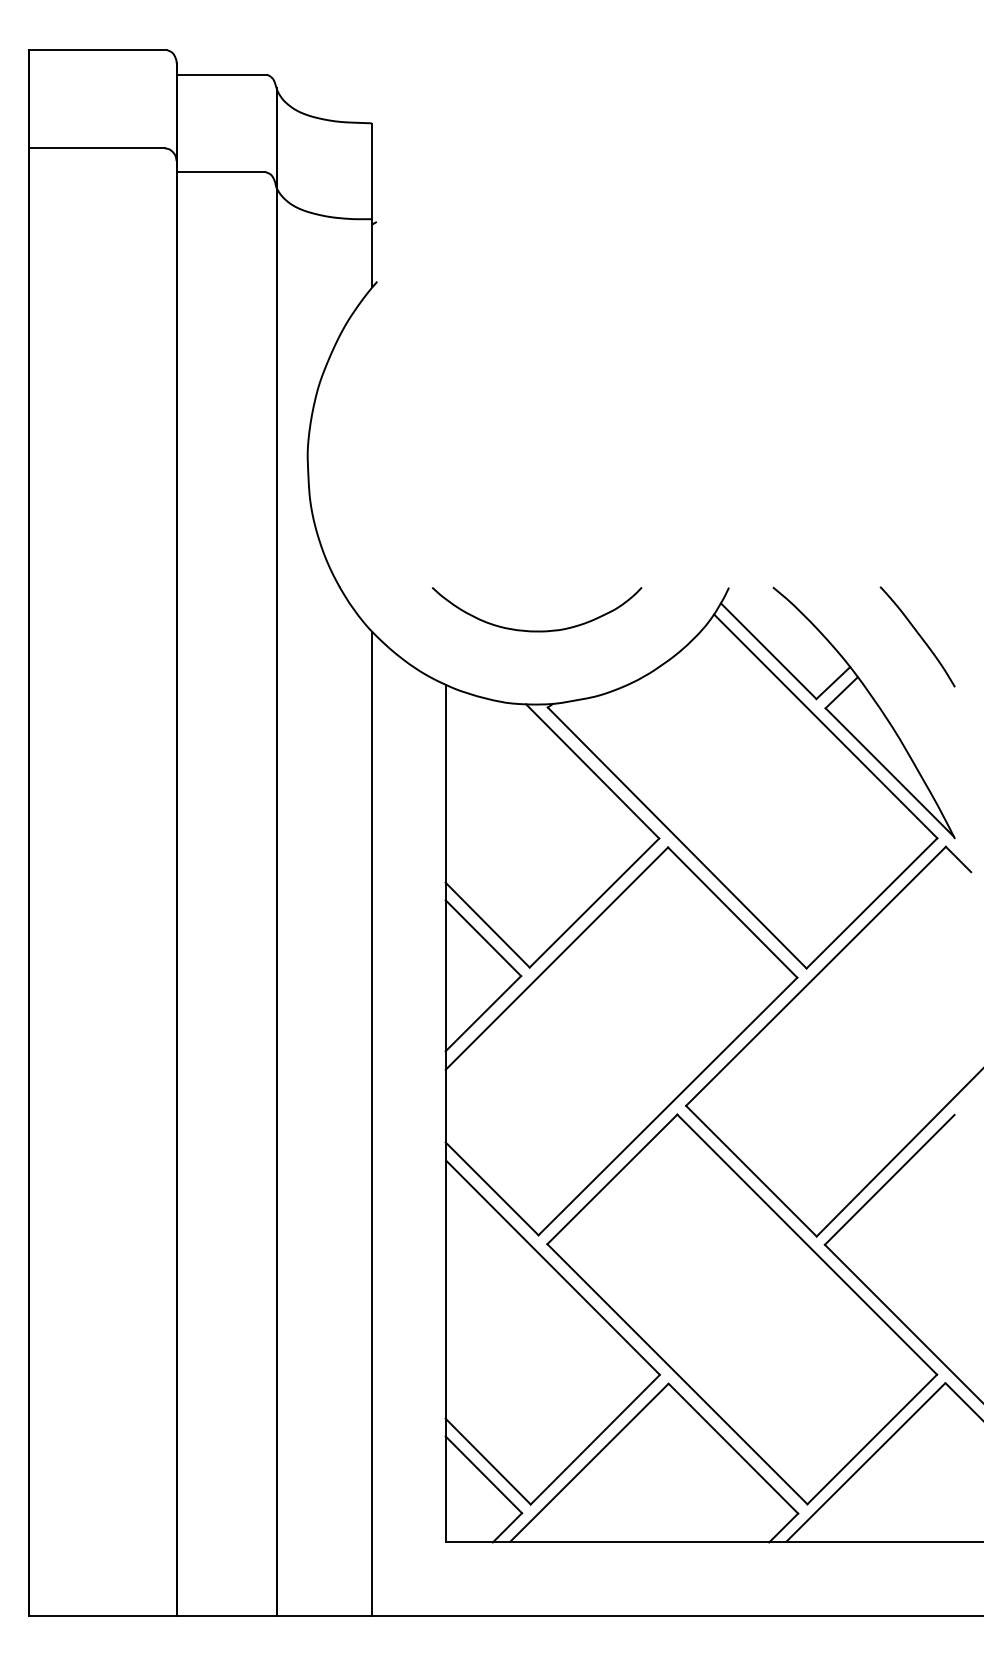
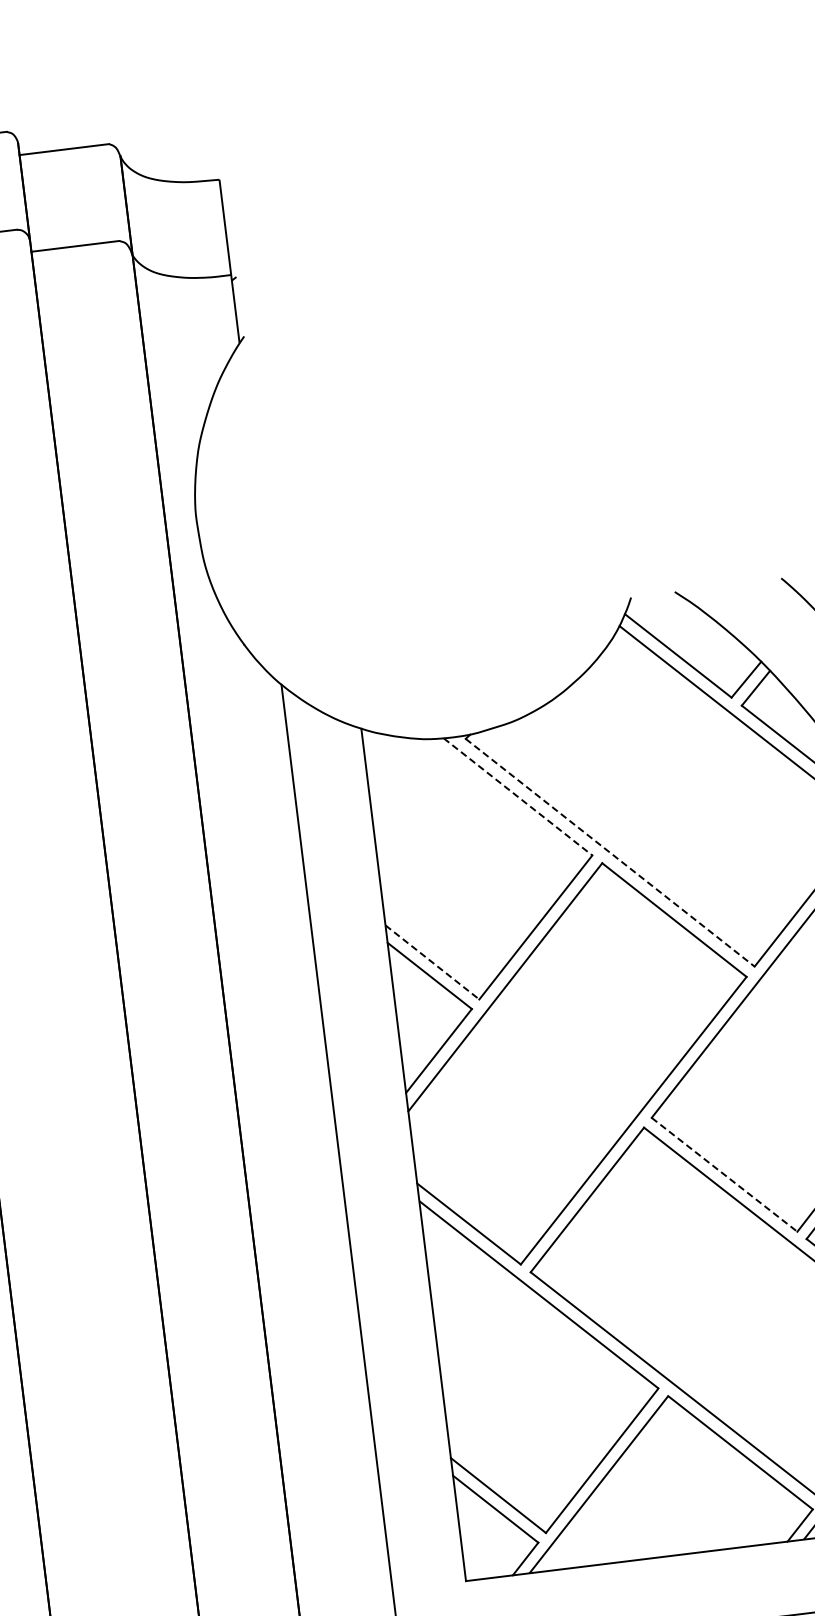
curve: (536, 630) -> (445, 663), removed
line: (593, 771) -> (518, 796), solid -> dashed
line: (677, 838) -> (610, 853), solid -> dashed
line: (487, 925) -> (432, 962), solid -> dashed
line: (751, 1171) -> (724, 1175), solid -> dashed

